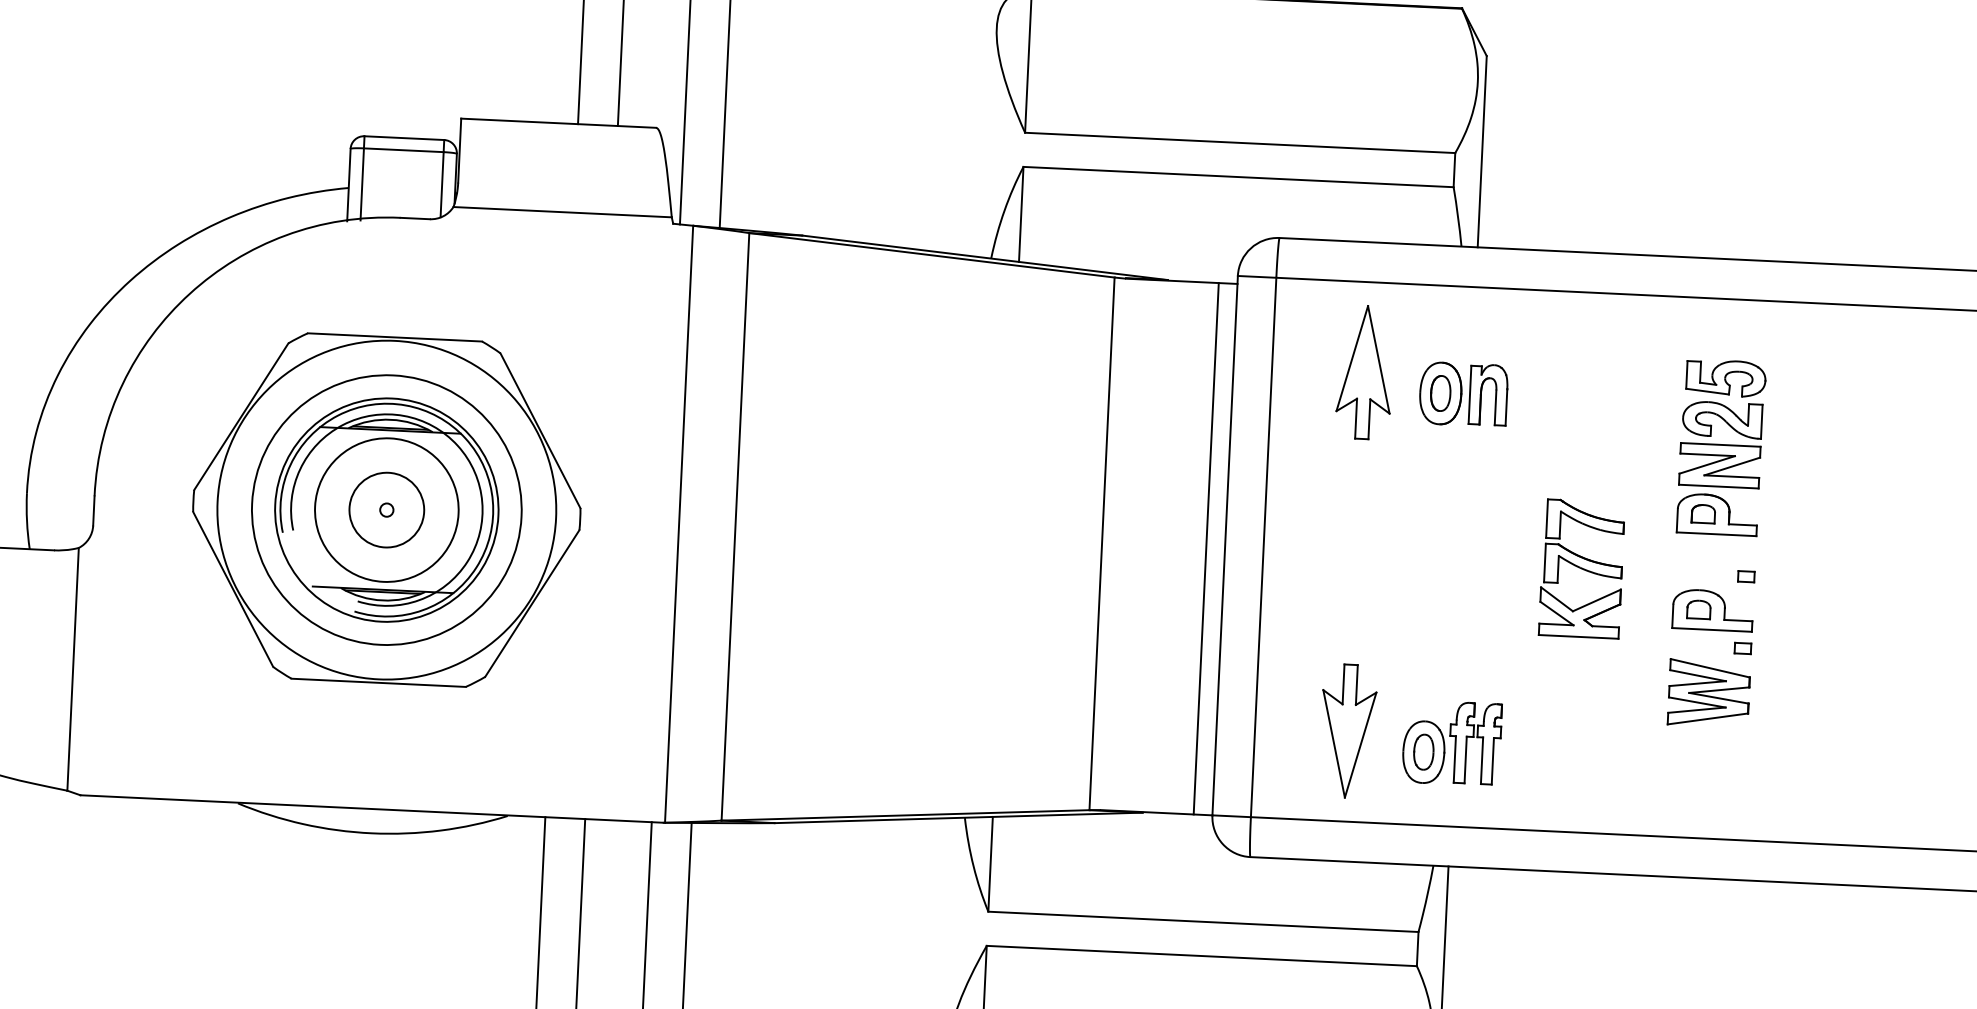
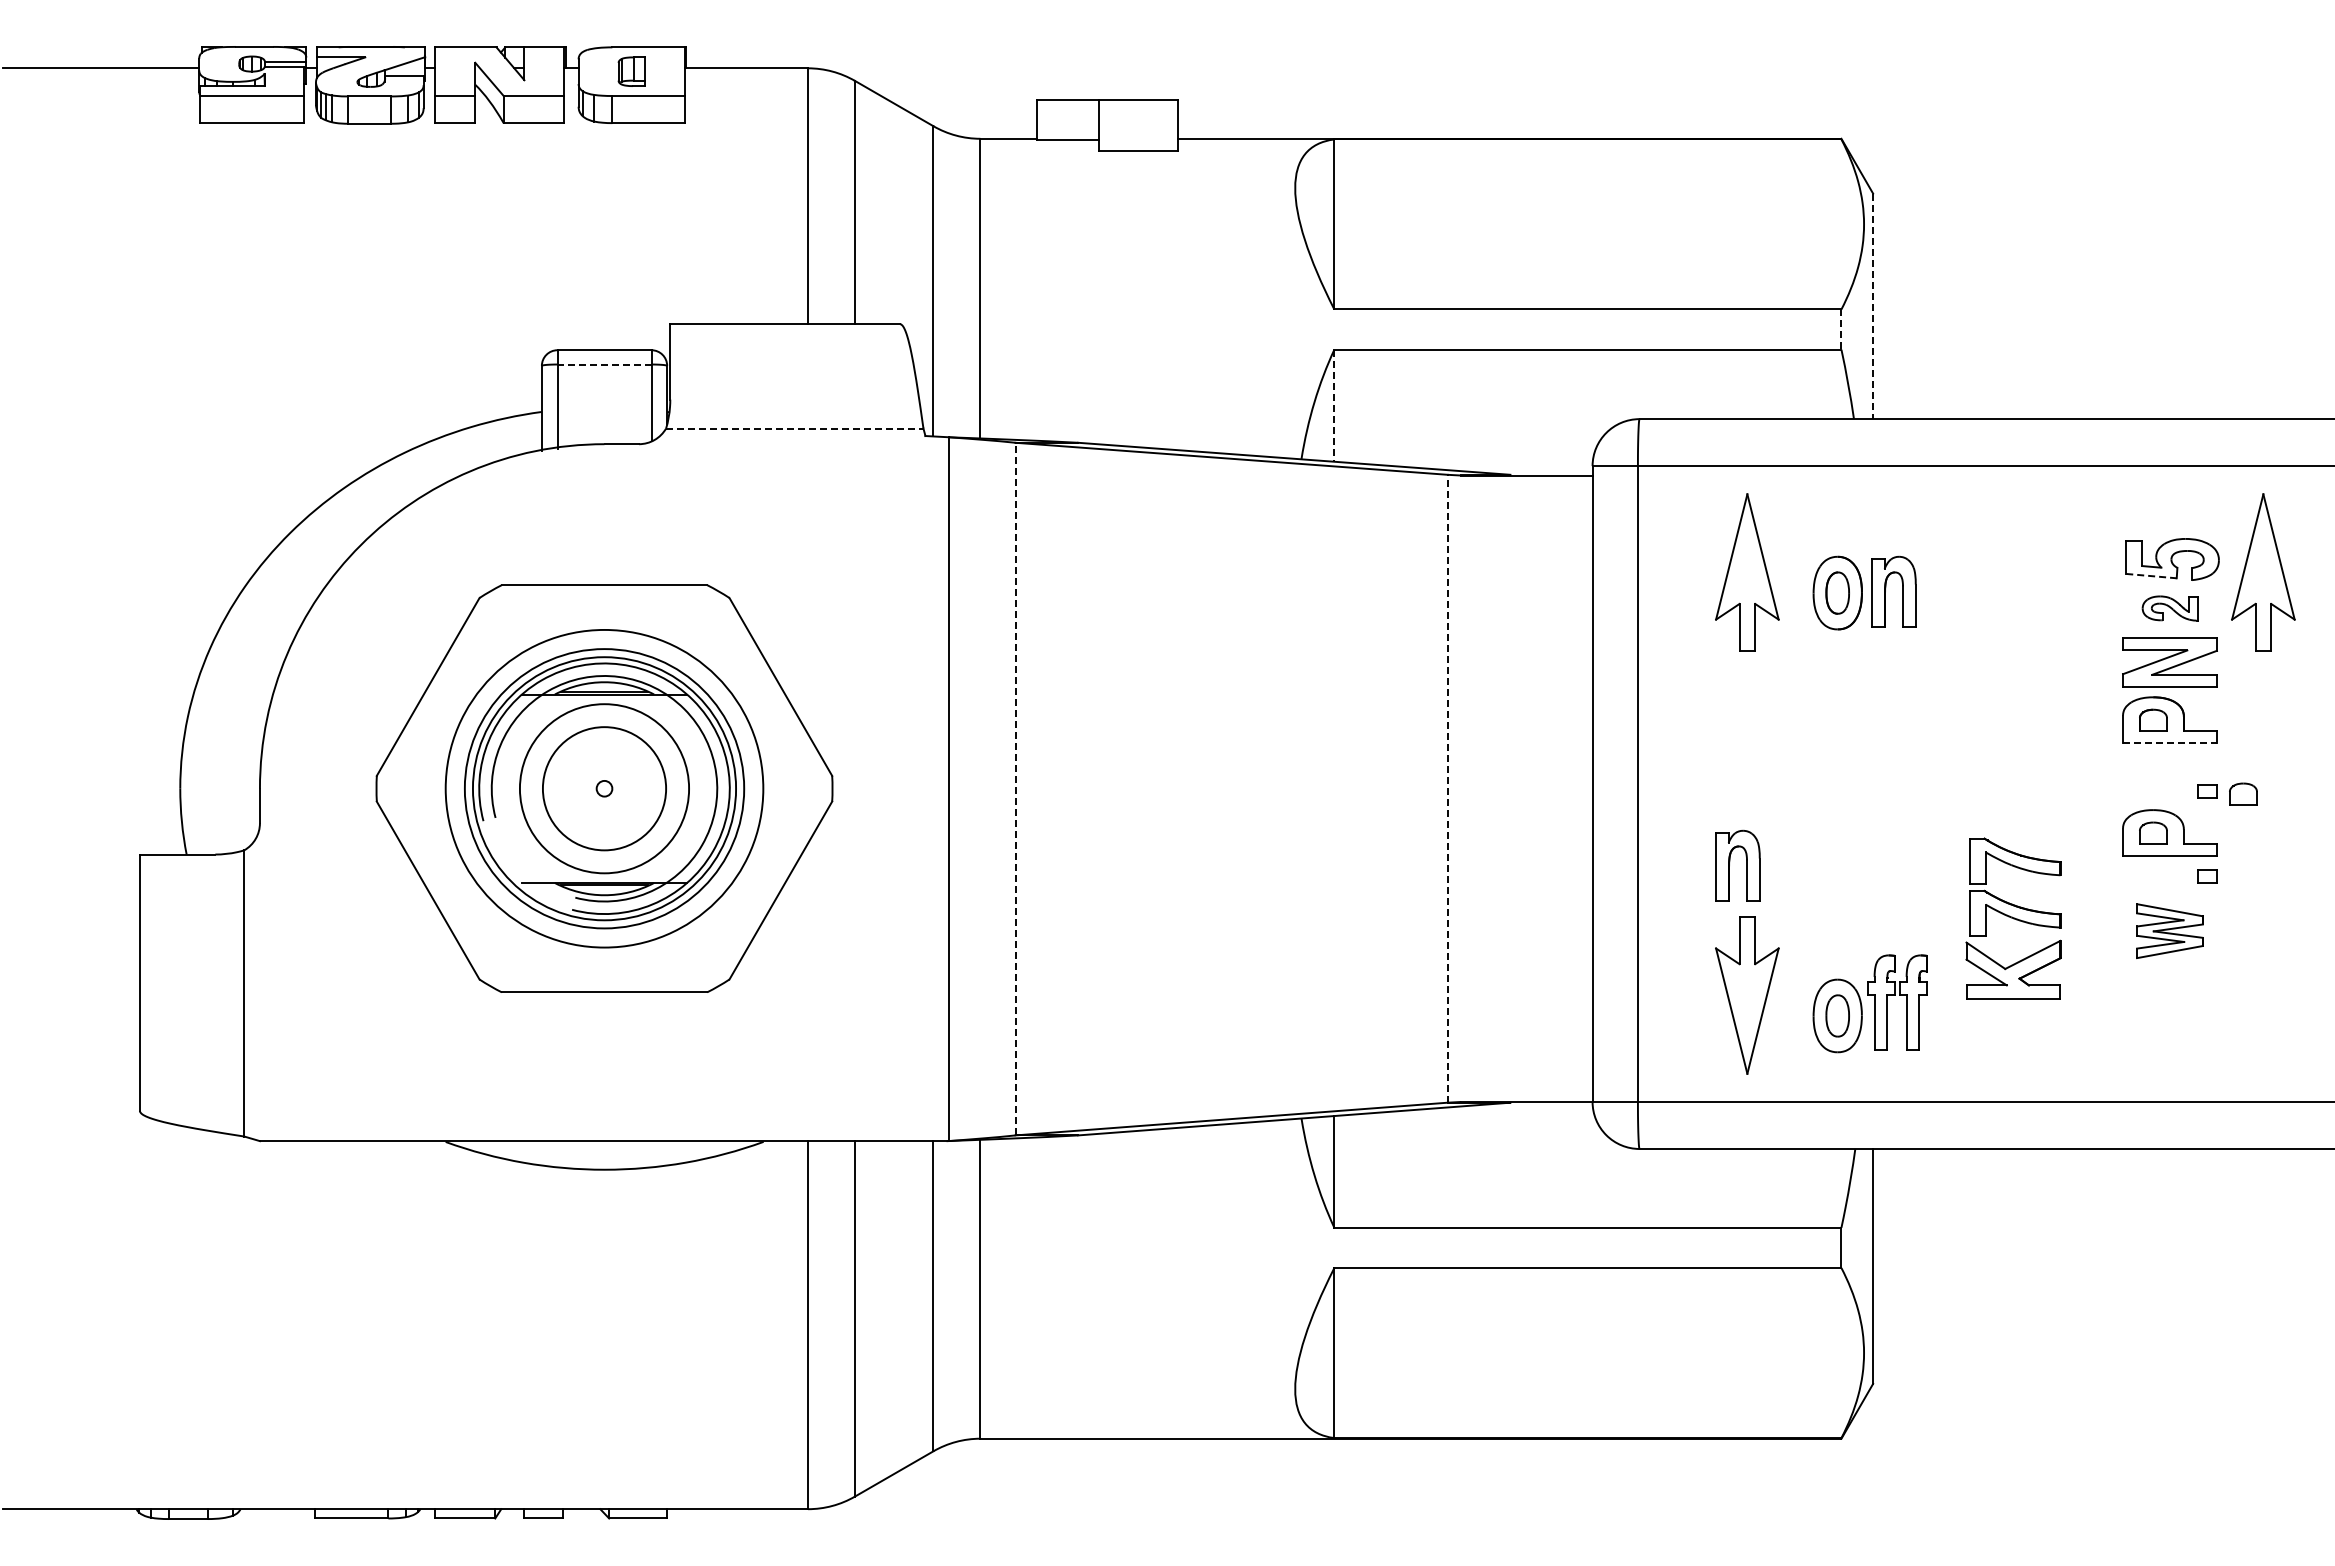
line: (403, 150) -> (604, 364), solid -> dashed
line: (1482, 151) -> (1873, 306), solid -> dashed
line: (1454, 170) -> (1841, 330), solid -> dashed
line: (562, 212) -> (794, 428), solid -> dashed
line: (1021, 215) -> (1334, 406), solid -> dashed
line: (1707, 391) -> (2151, 576), solid -> dashed
part: (1802, 393) -> (2263, 572), added
part: (1722, 419) -> (2170, 608), size x0.6
circle: (386, 509) -> (604, 788), size x0.7
circle: (386, 509) -> (604, 788), size x1.4
line: (735, 526) -> (1015, 788), solid -> dashed
line: (1716, 534) -> (2169, 743), solid -> dashed
line: (1101, 543) -> (1447, 788), solid -> dashed
line: (1206, 548) -> (1570, 788), removed
part: (1581, 568) -> (2013, 918), moved
part: (1776, 579) -> (2243, 793), added
part: (1338, 620) -> (1729, 865), added
part: (1708, 692) -> (2169, 930), size x0.7

